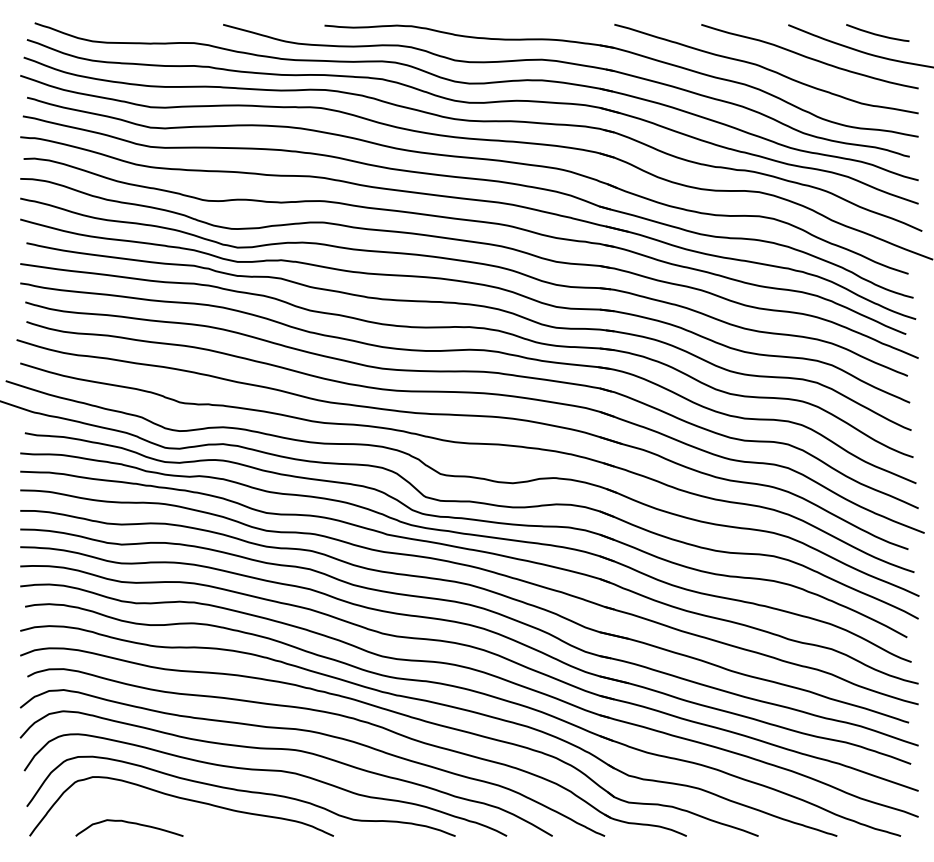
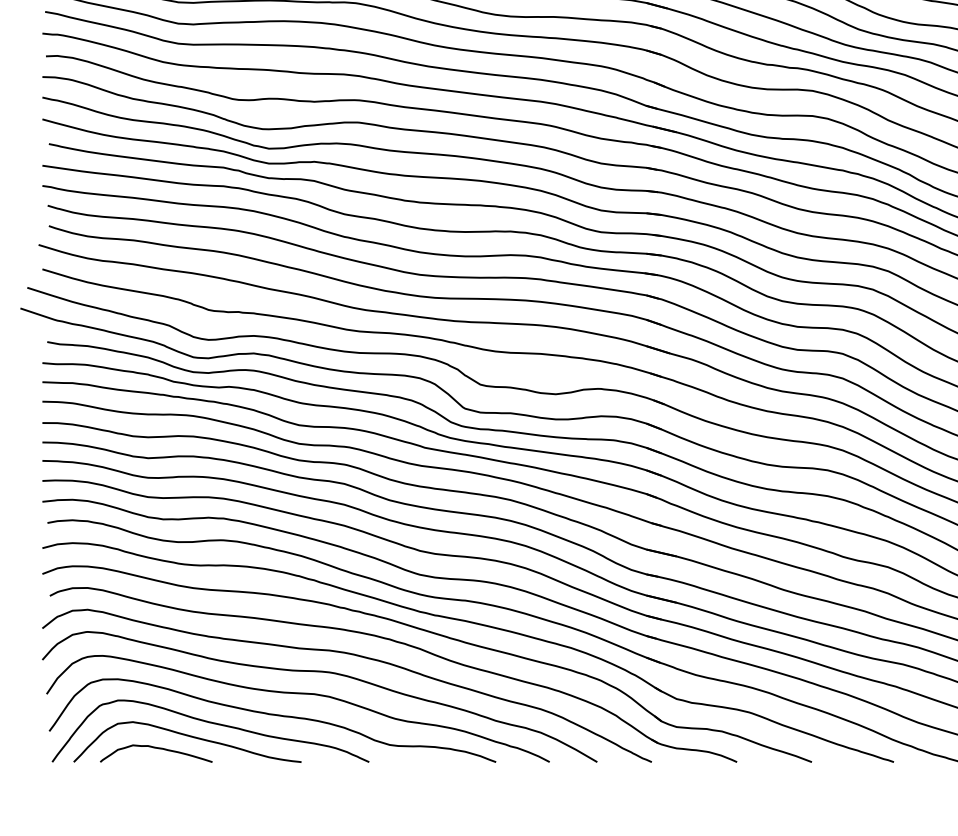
curve: (161, 812) -> (189, 737), added

